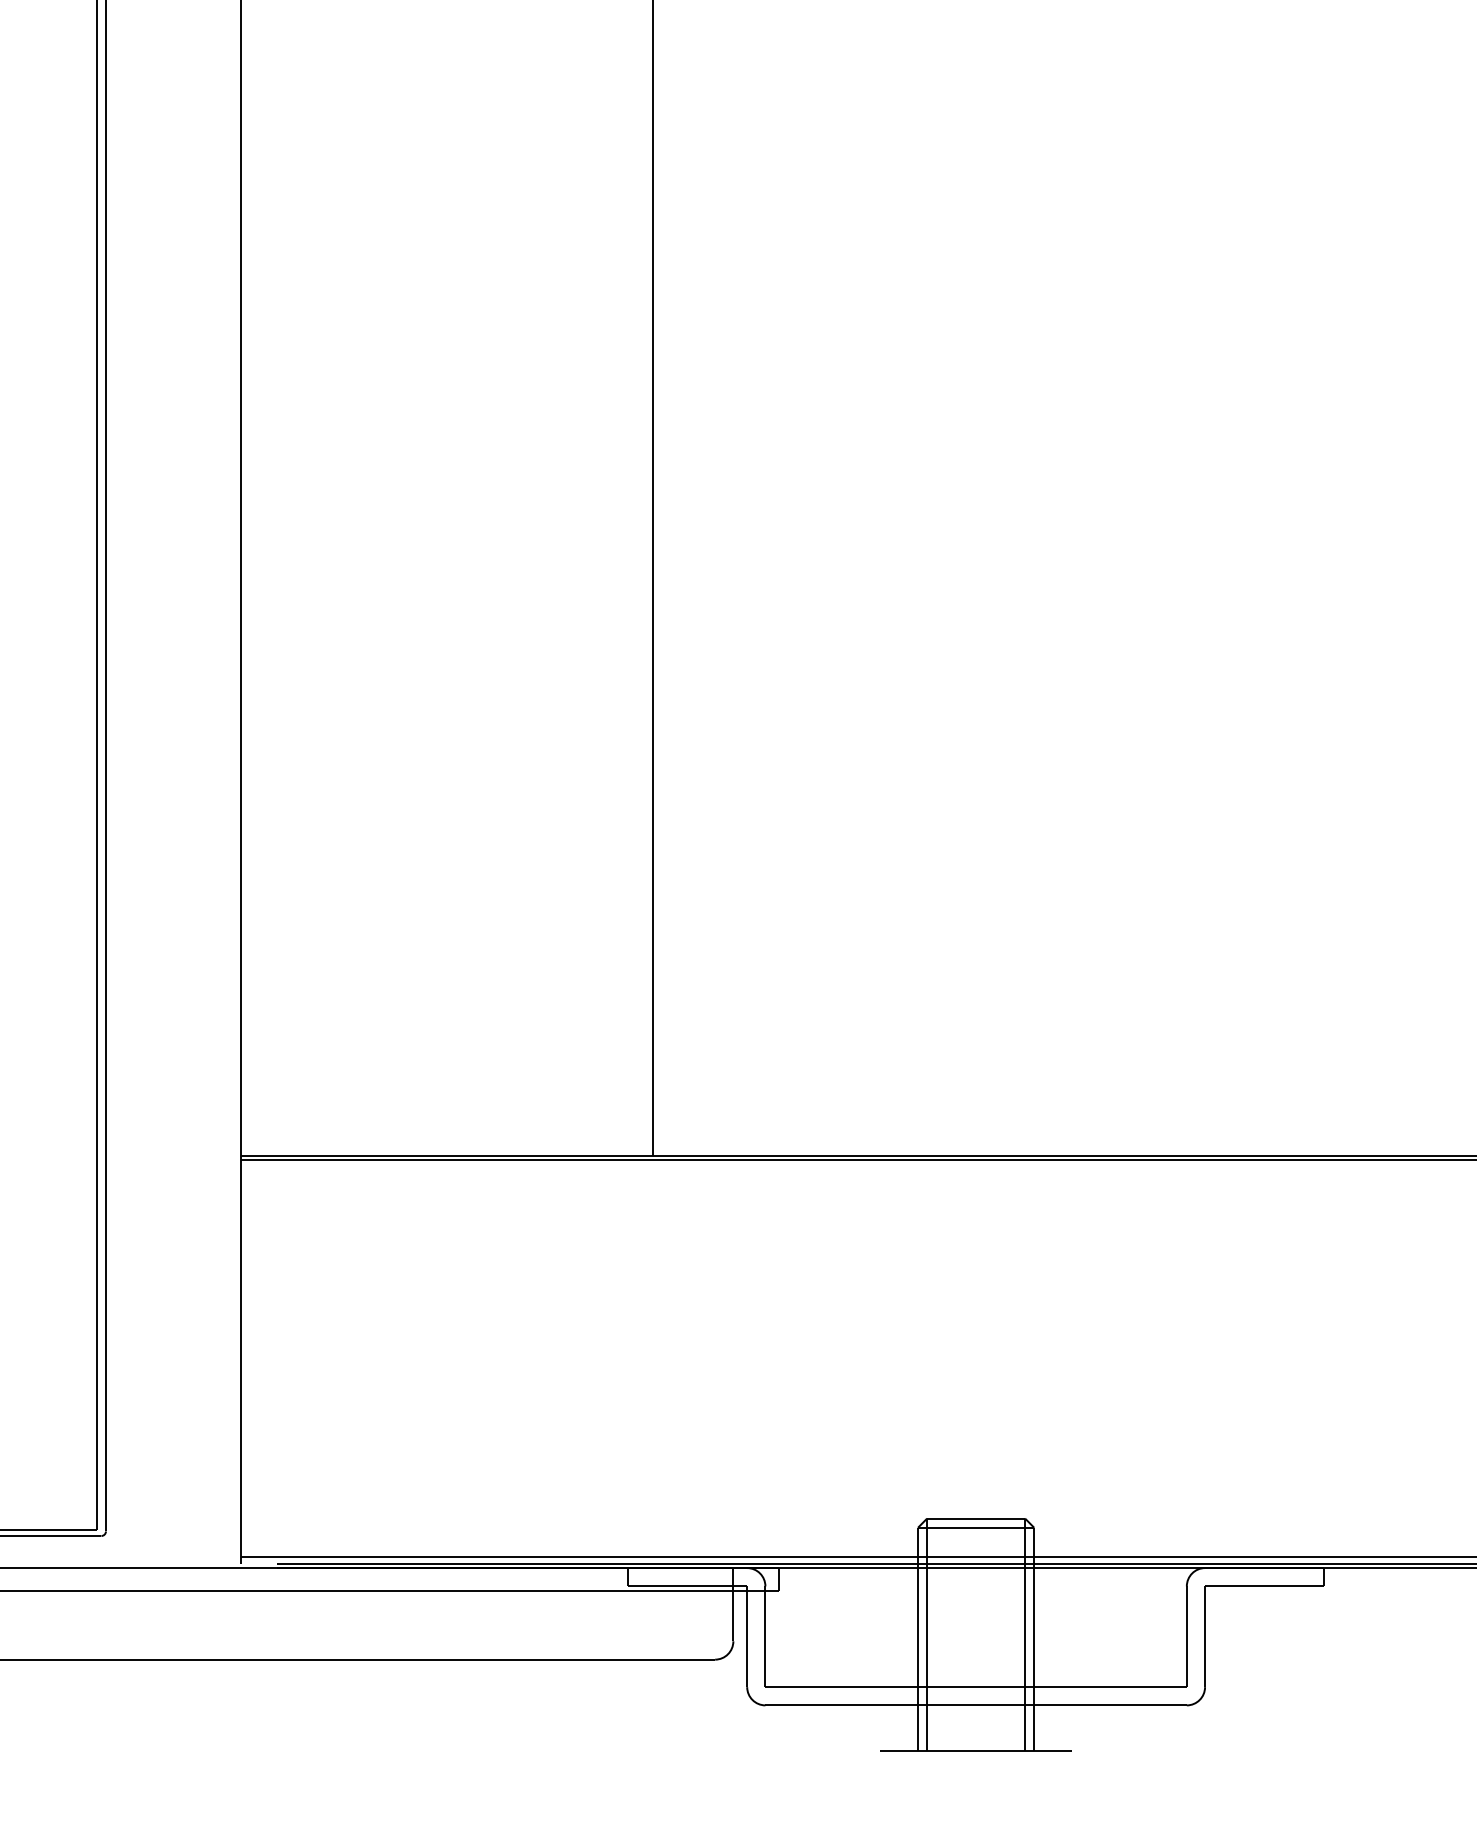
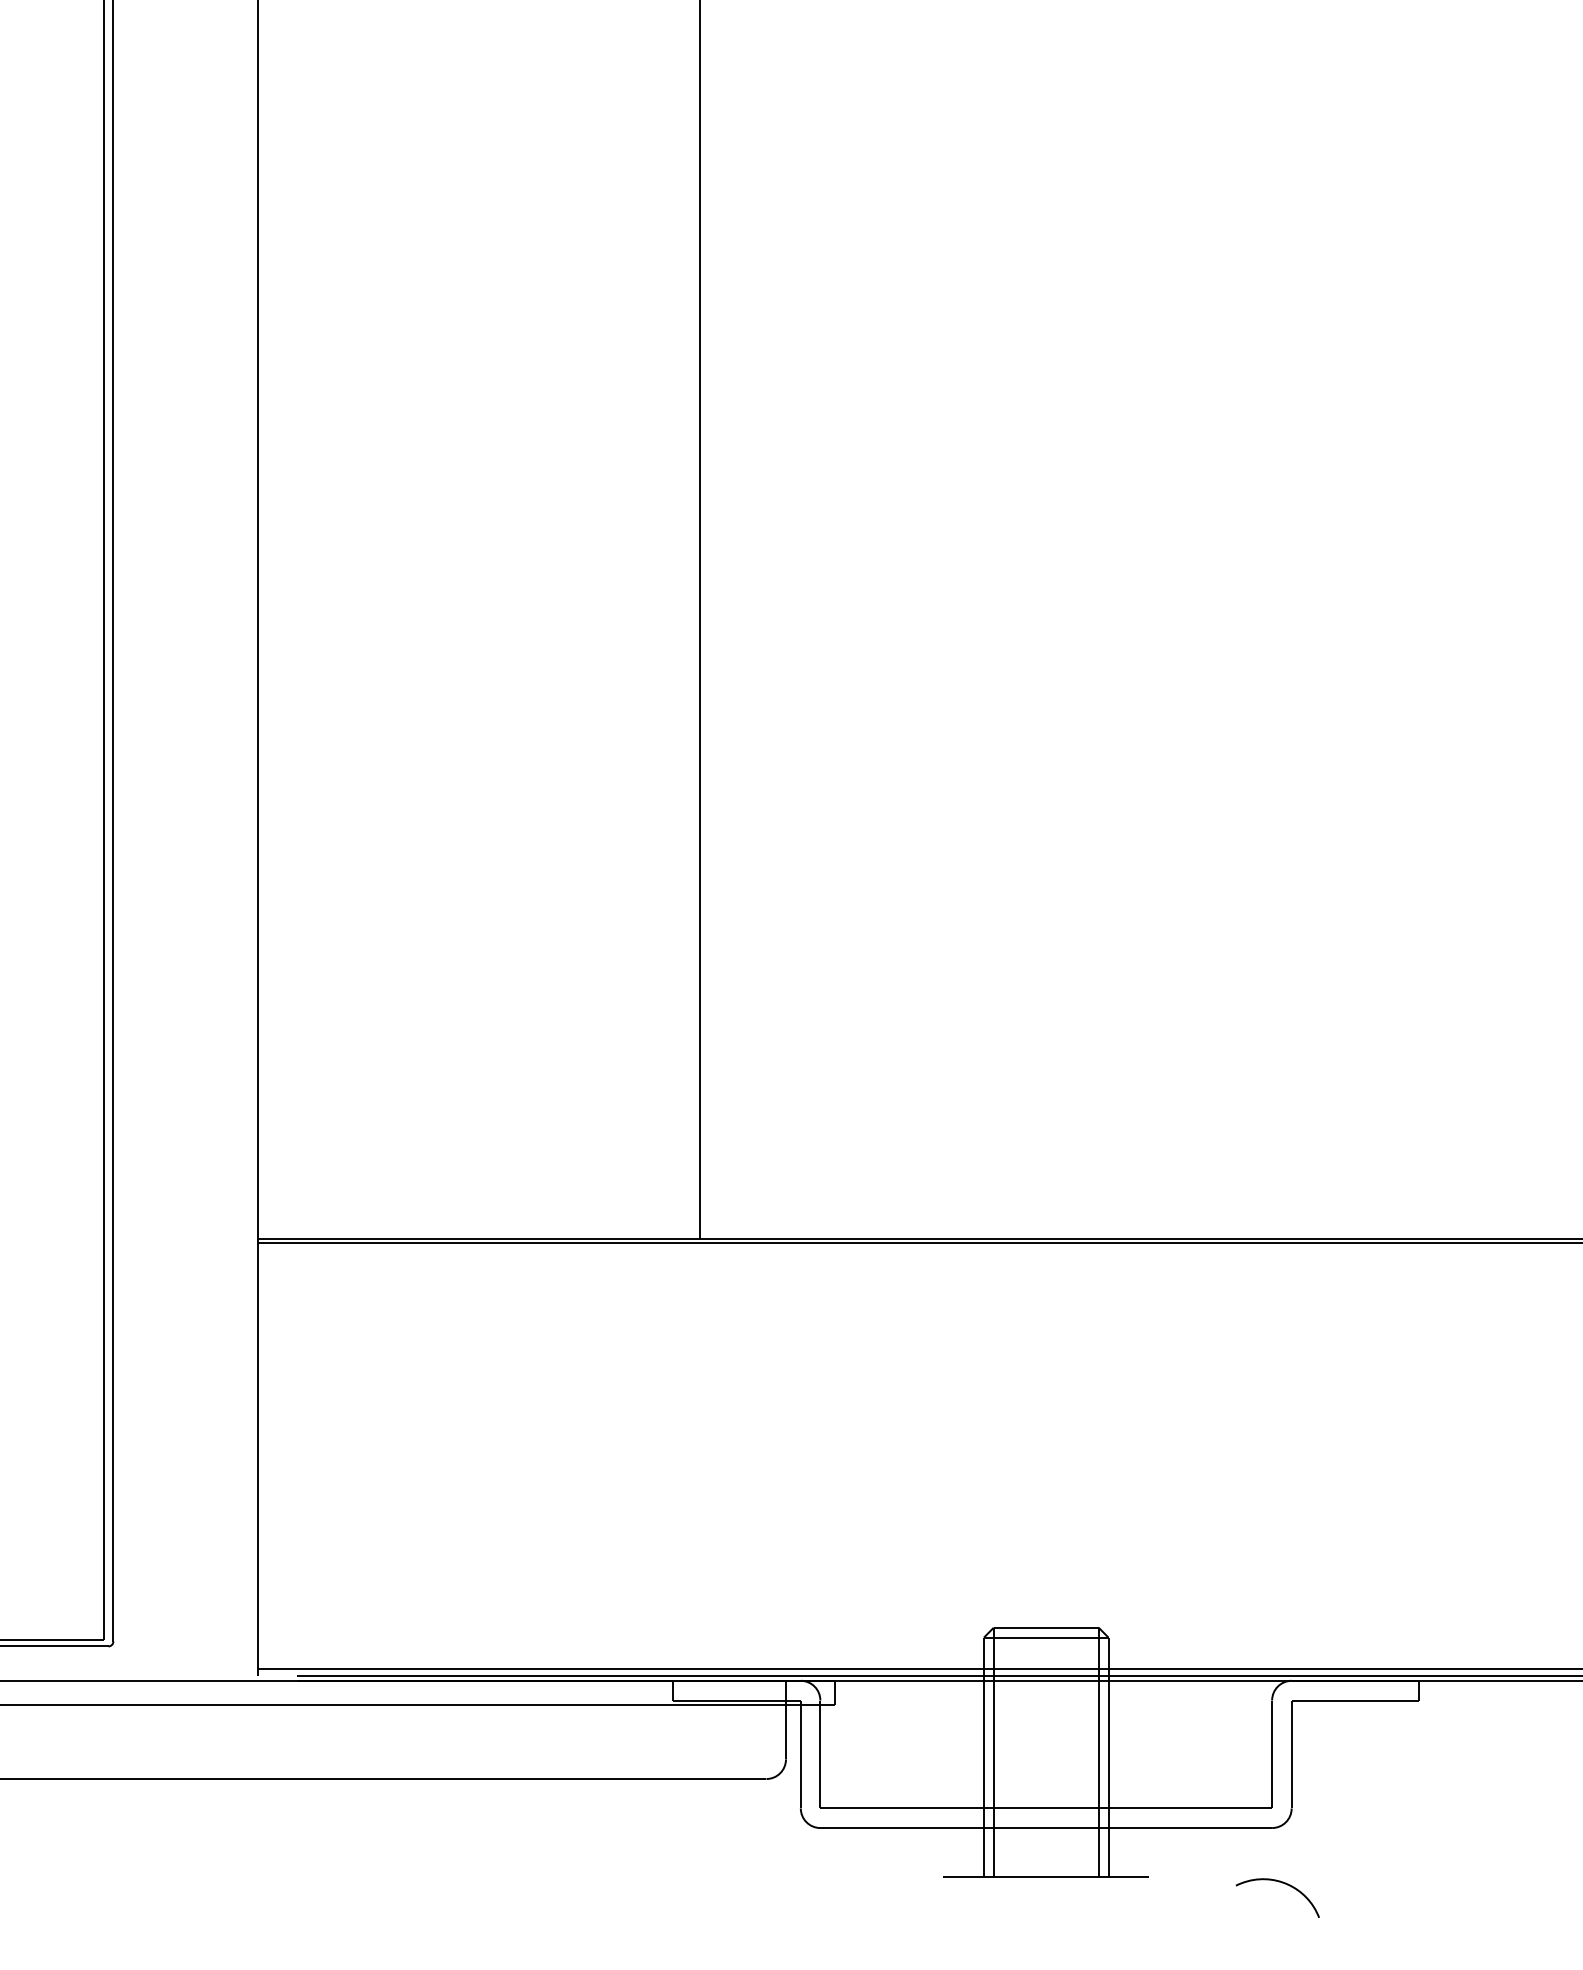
part: (1198, 1758) -> (1284, 1884), added

